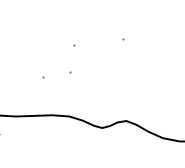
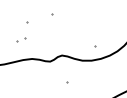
part: (56, 76) -> (21, 39), size x0.62

